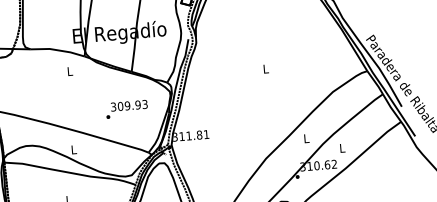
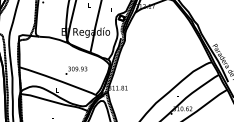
text: (127, 108) -> (76, 70), moved

